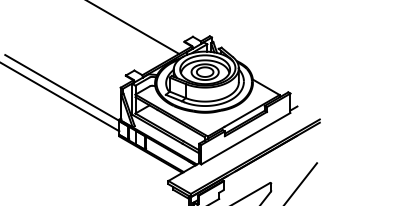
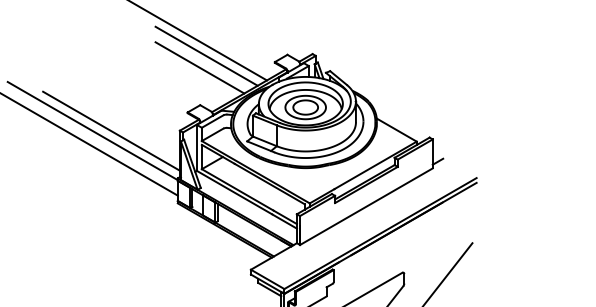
line: (138, 37) -> (206, 55), added
line: (134, 45) -> (200, 67), added
line: (74, 87) -> (110, 130), added

